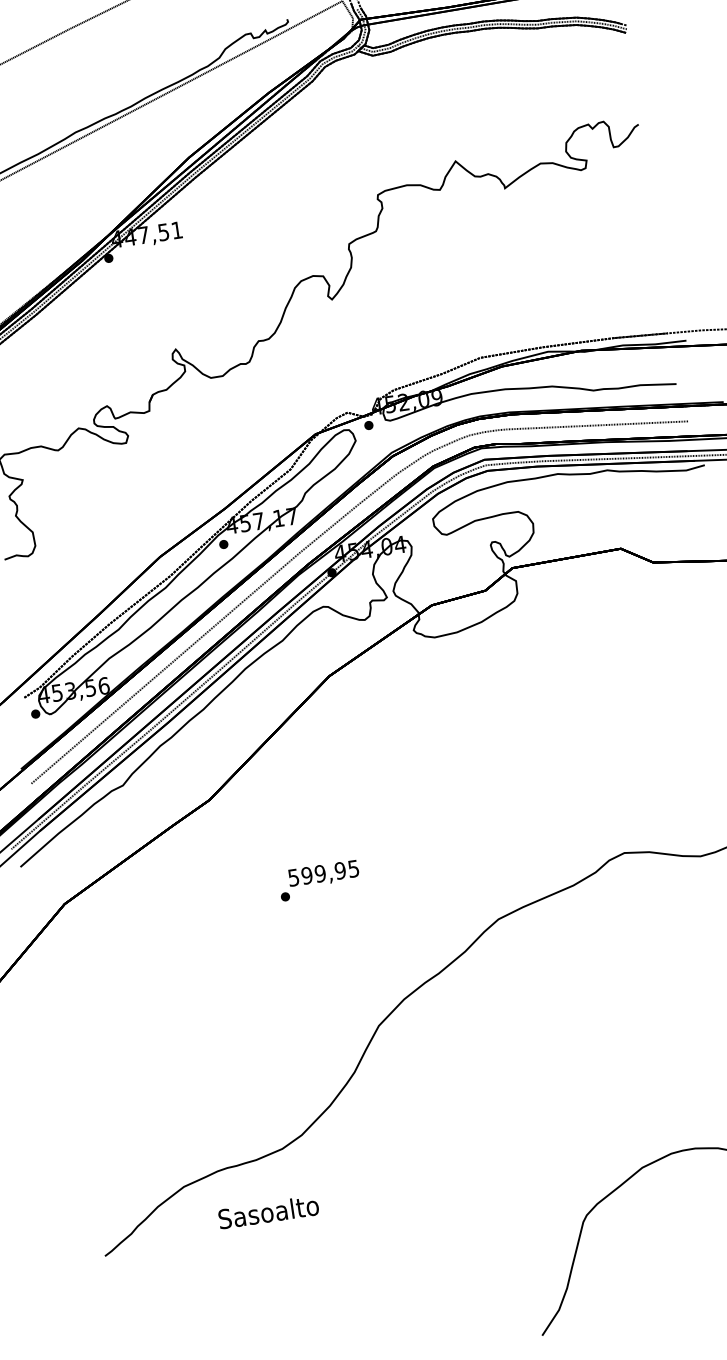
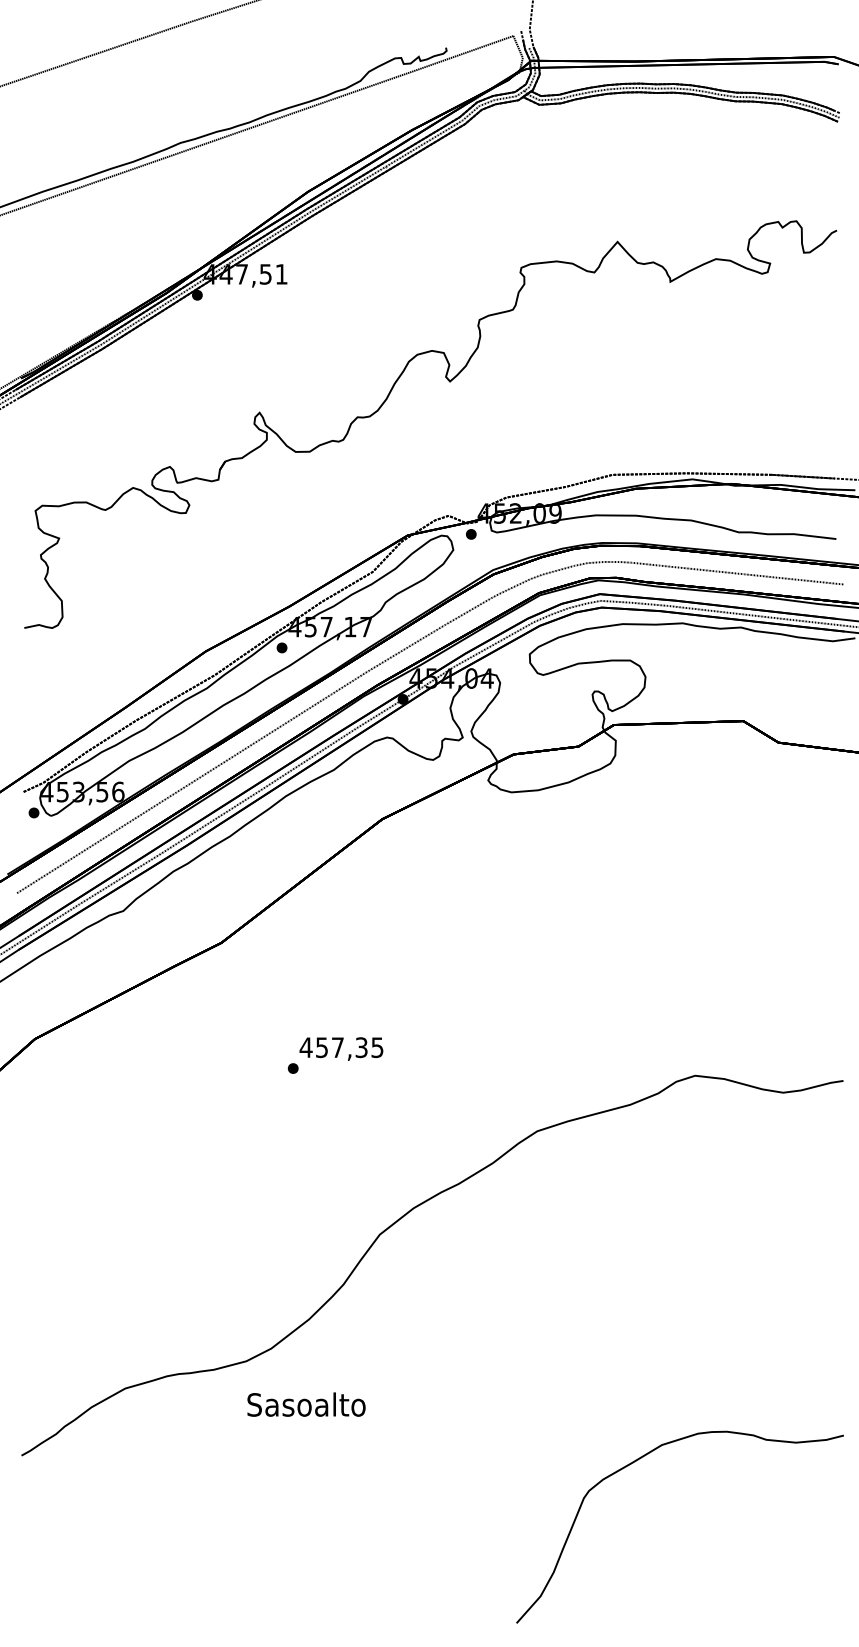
text: (316, 874) -> (333, 1047), 599,95 -> 457,35
text: (268, 1212) -> (306, 1404), moved

